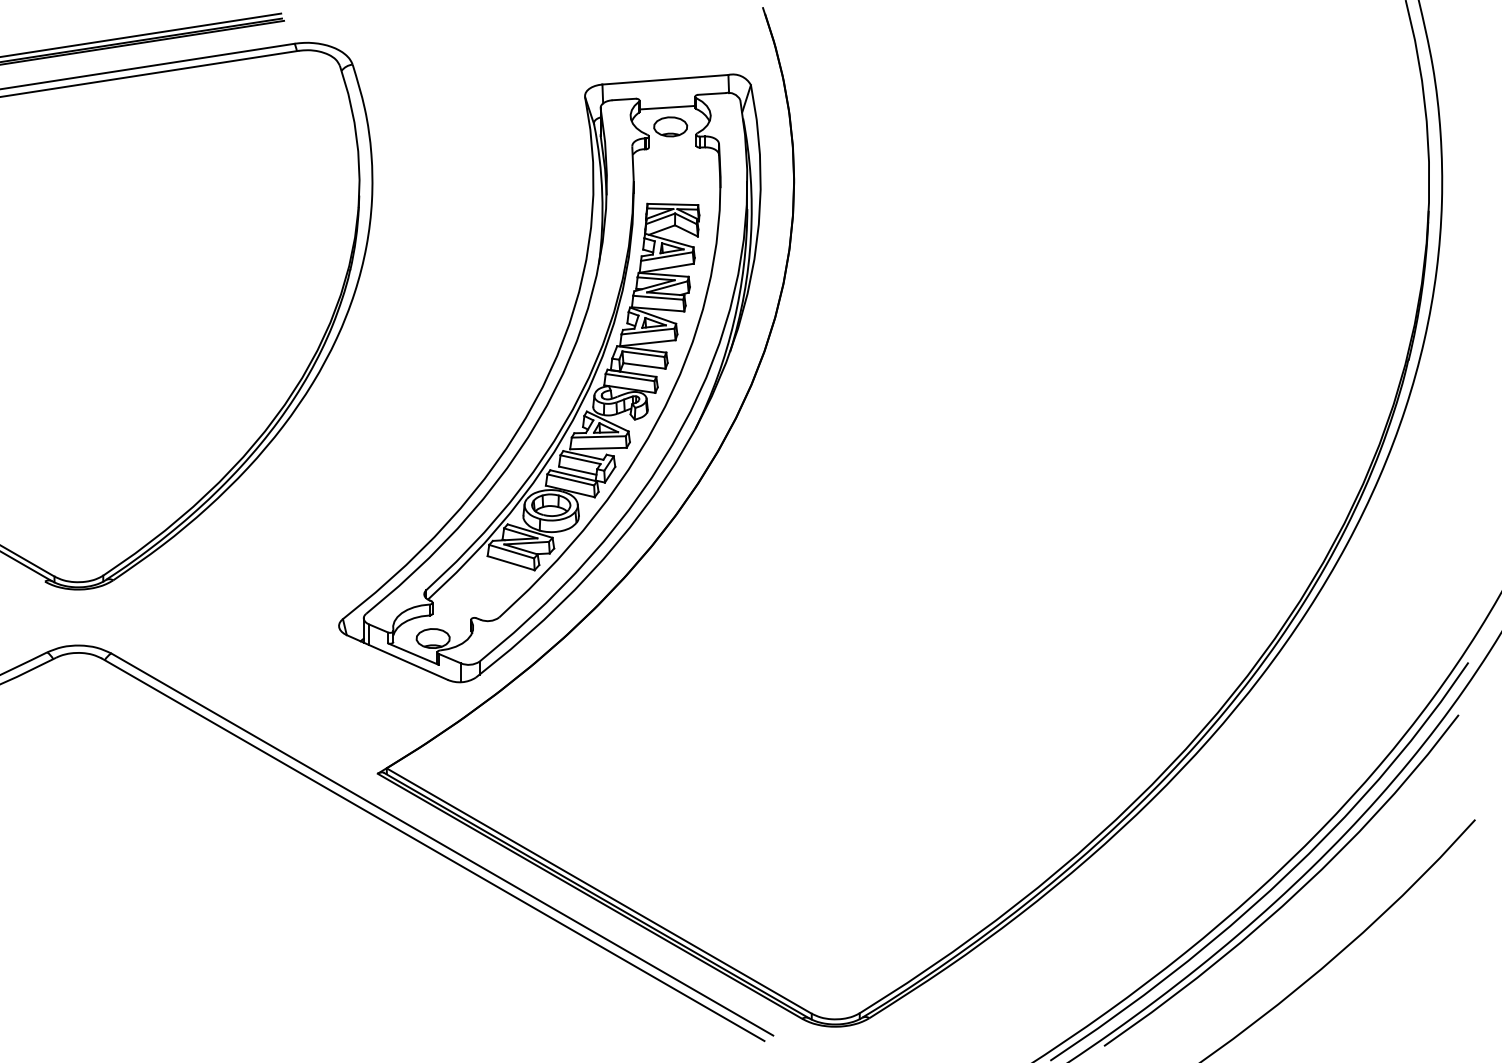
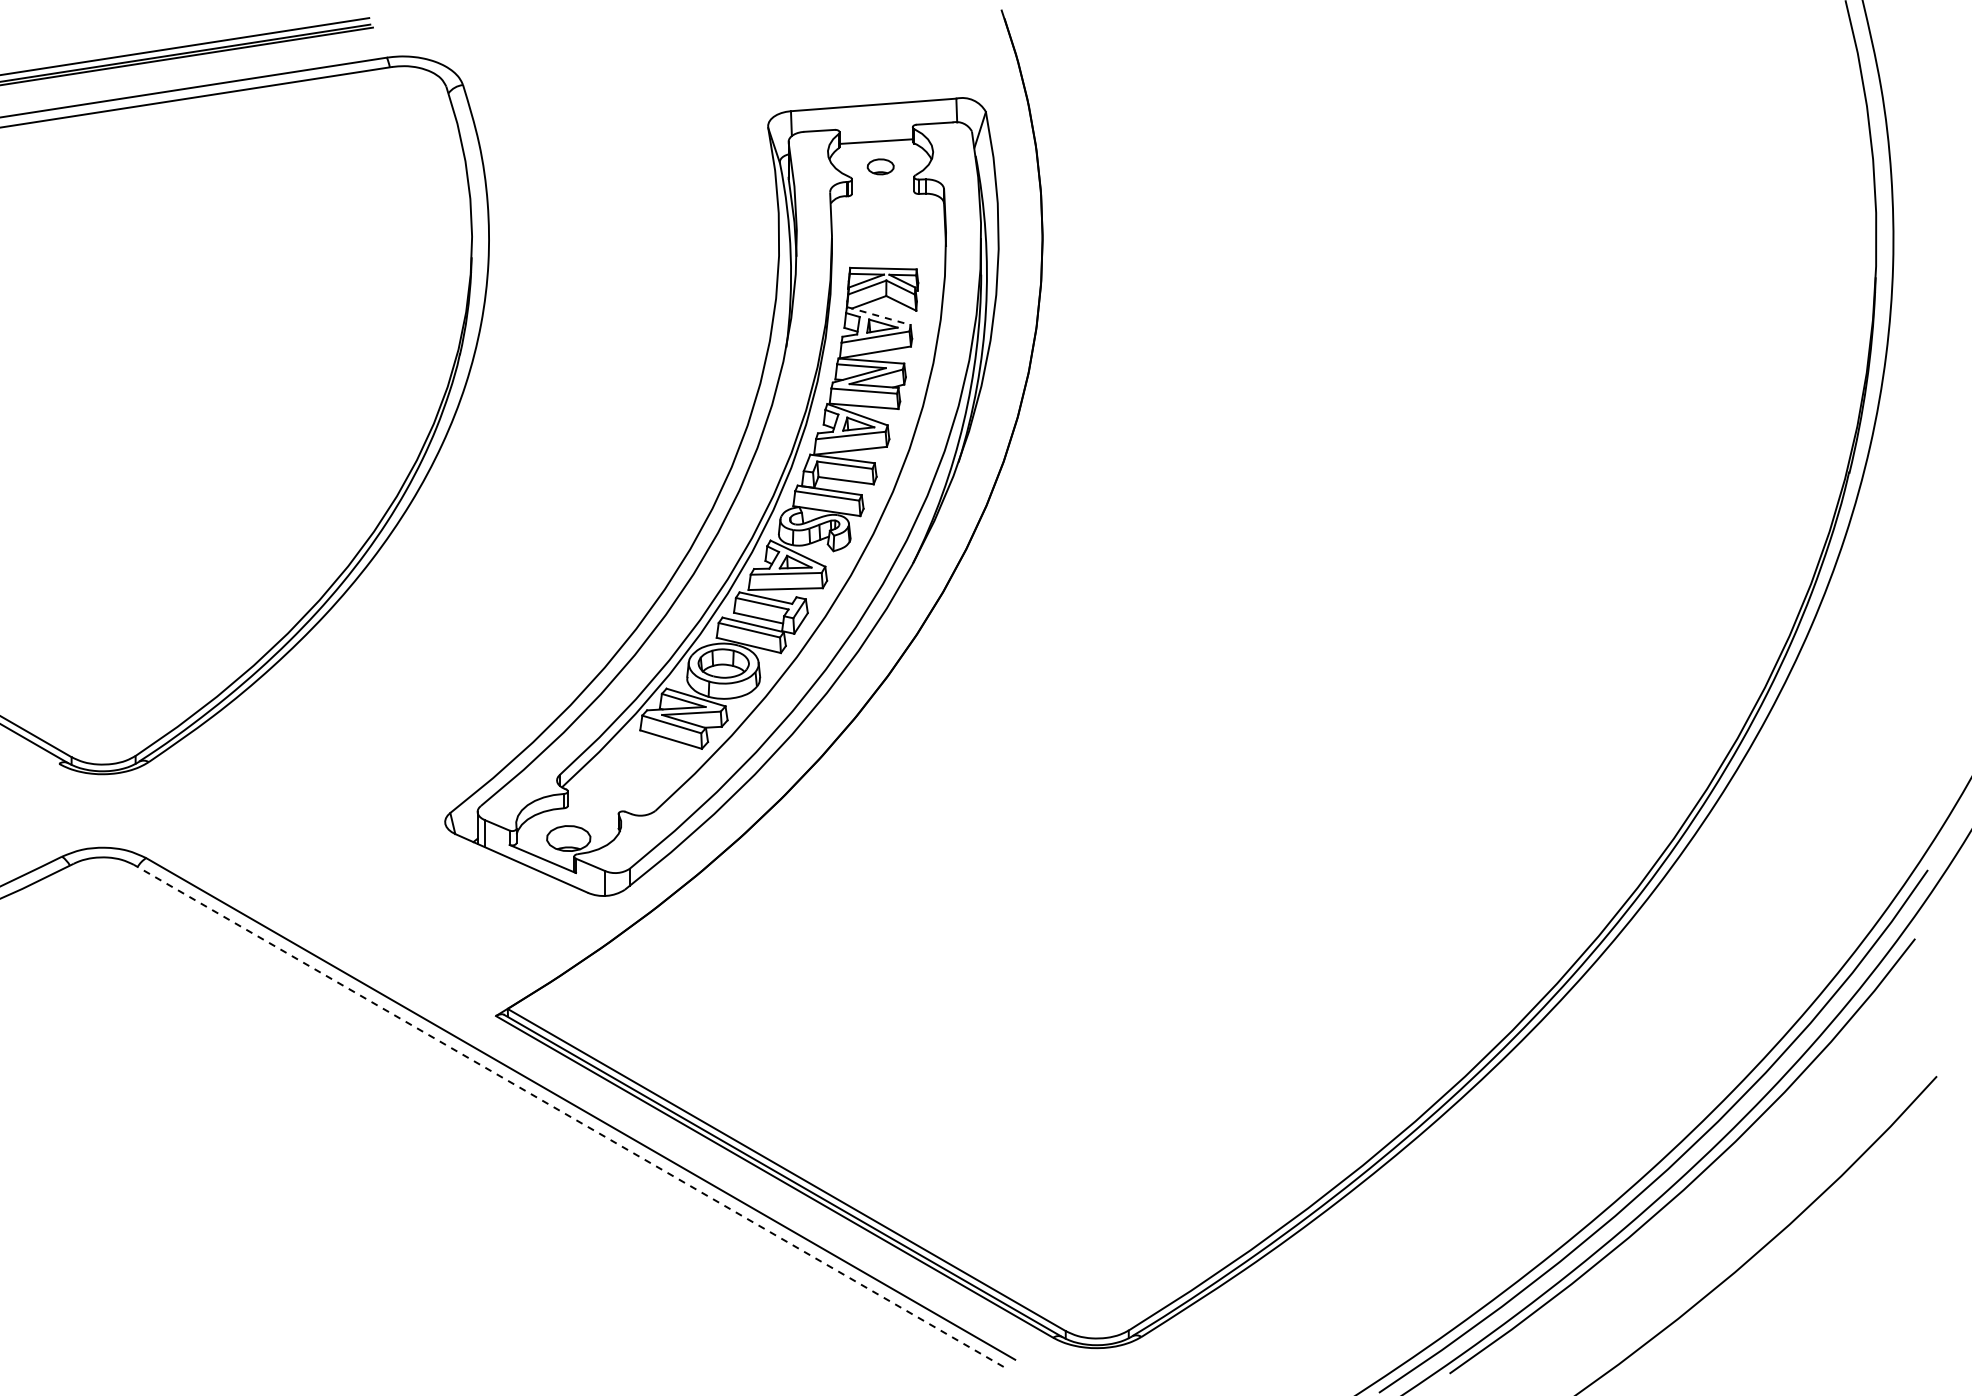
part: (670, 126) -> (880, 166), size x0.6
line: (669, 240) -> (879, 316), solid -> dashed
line: (432, 849) -> (568, 1115), solid -> dashed

